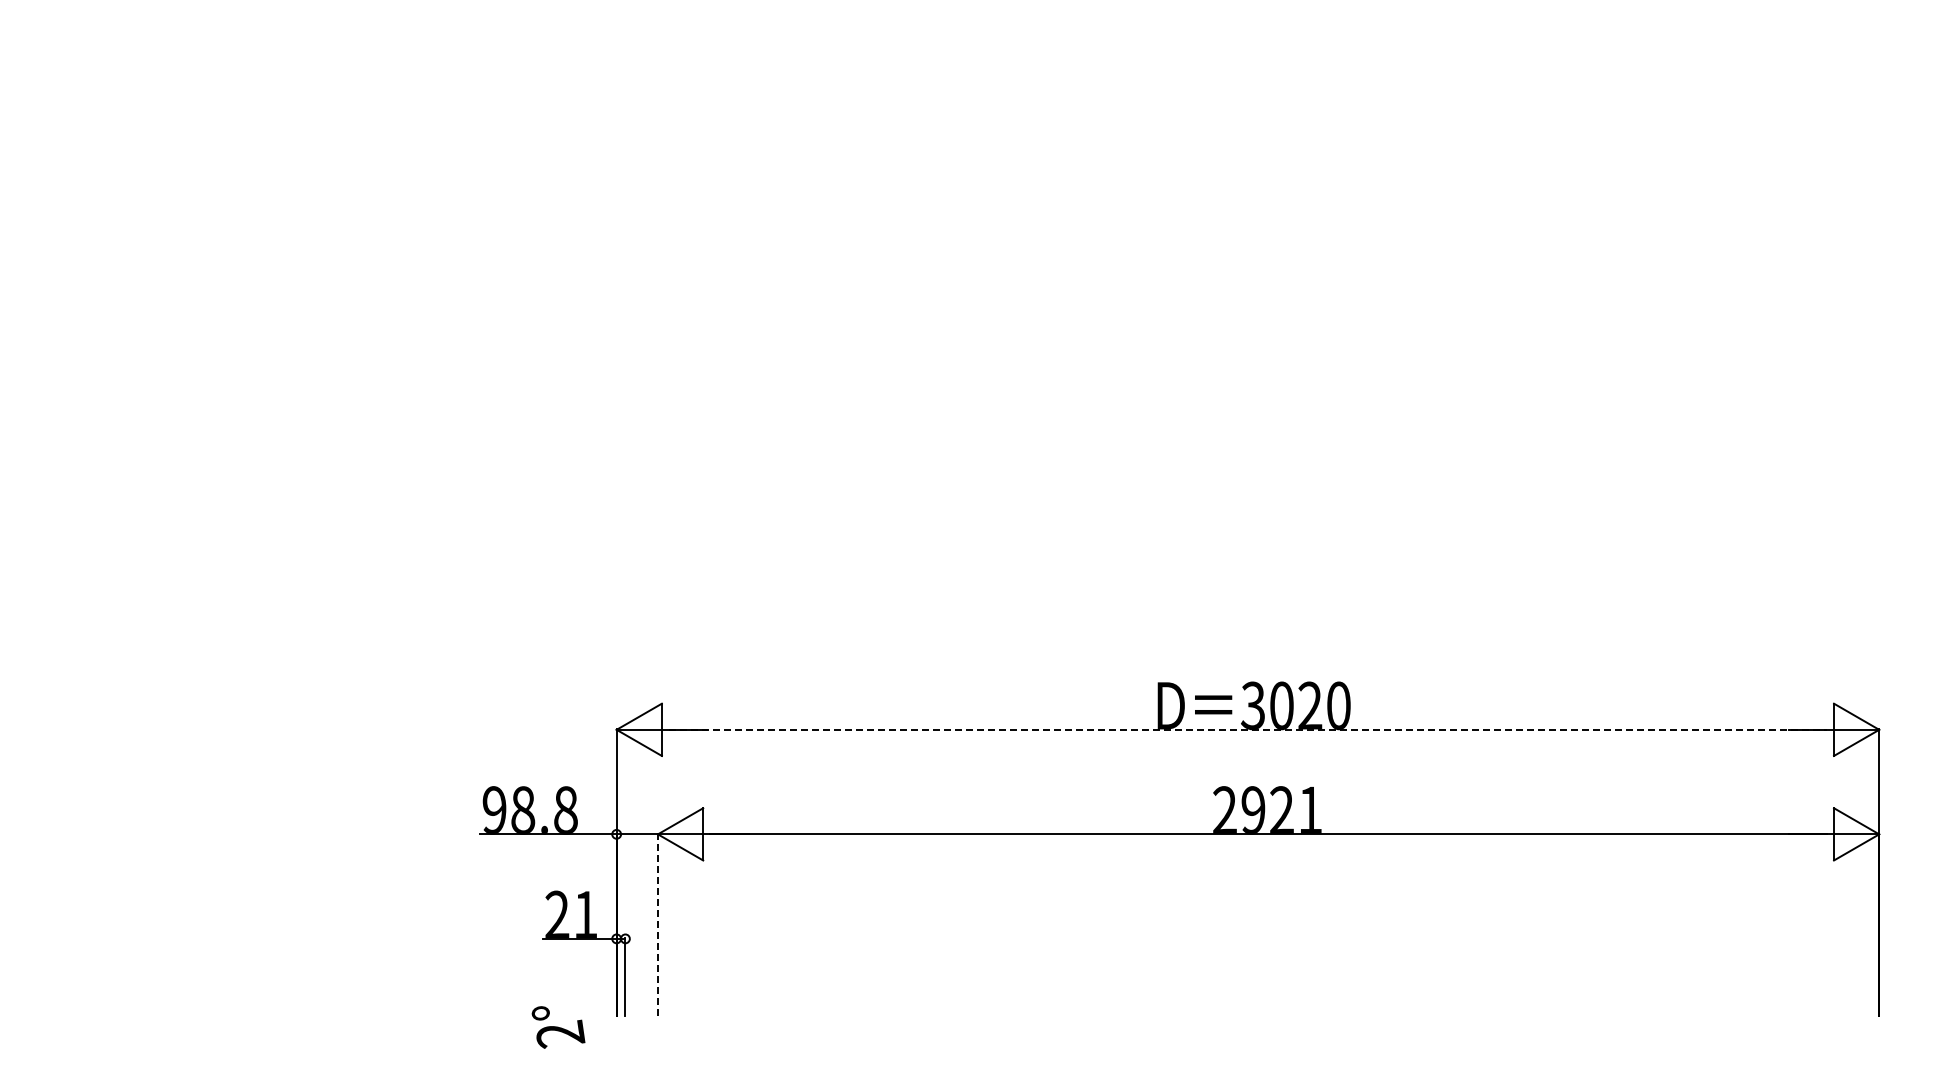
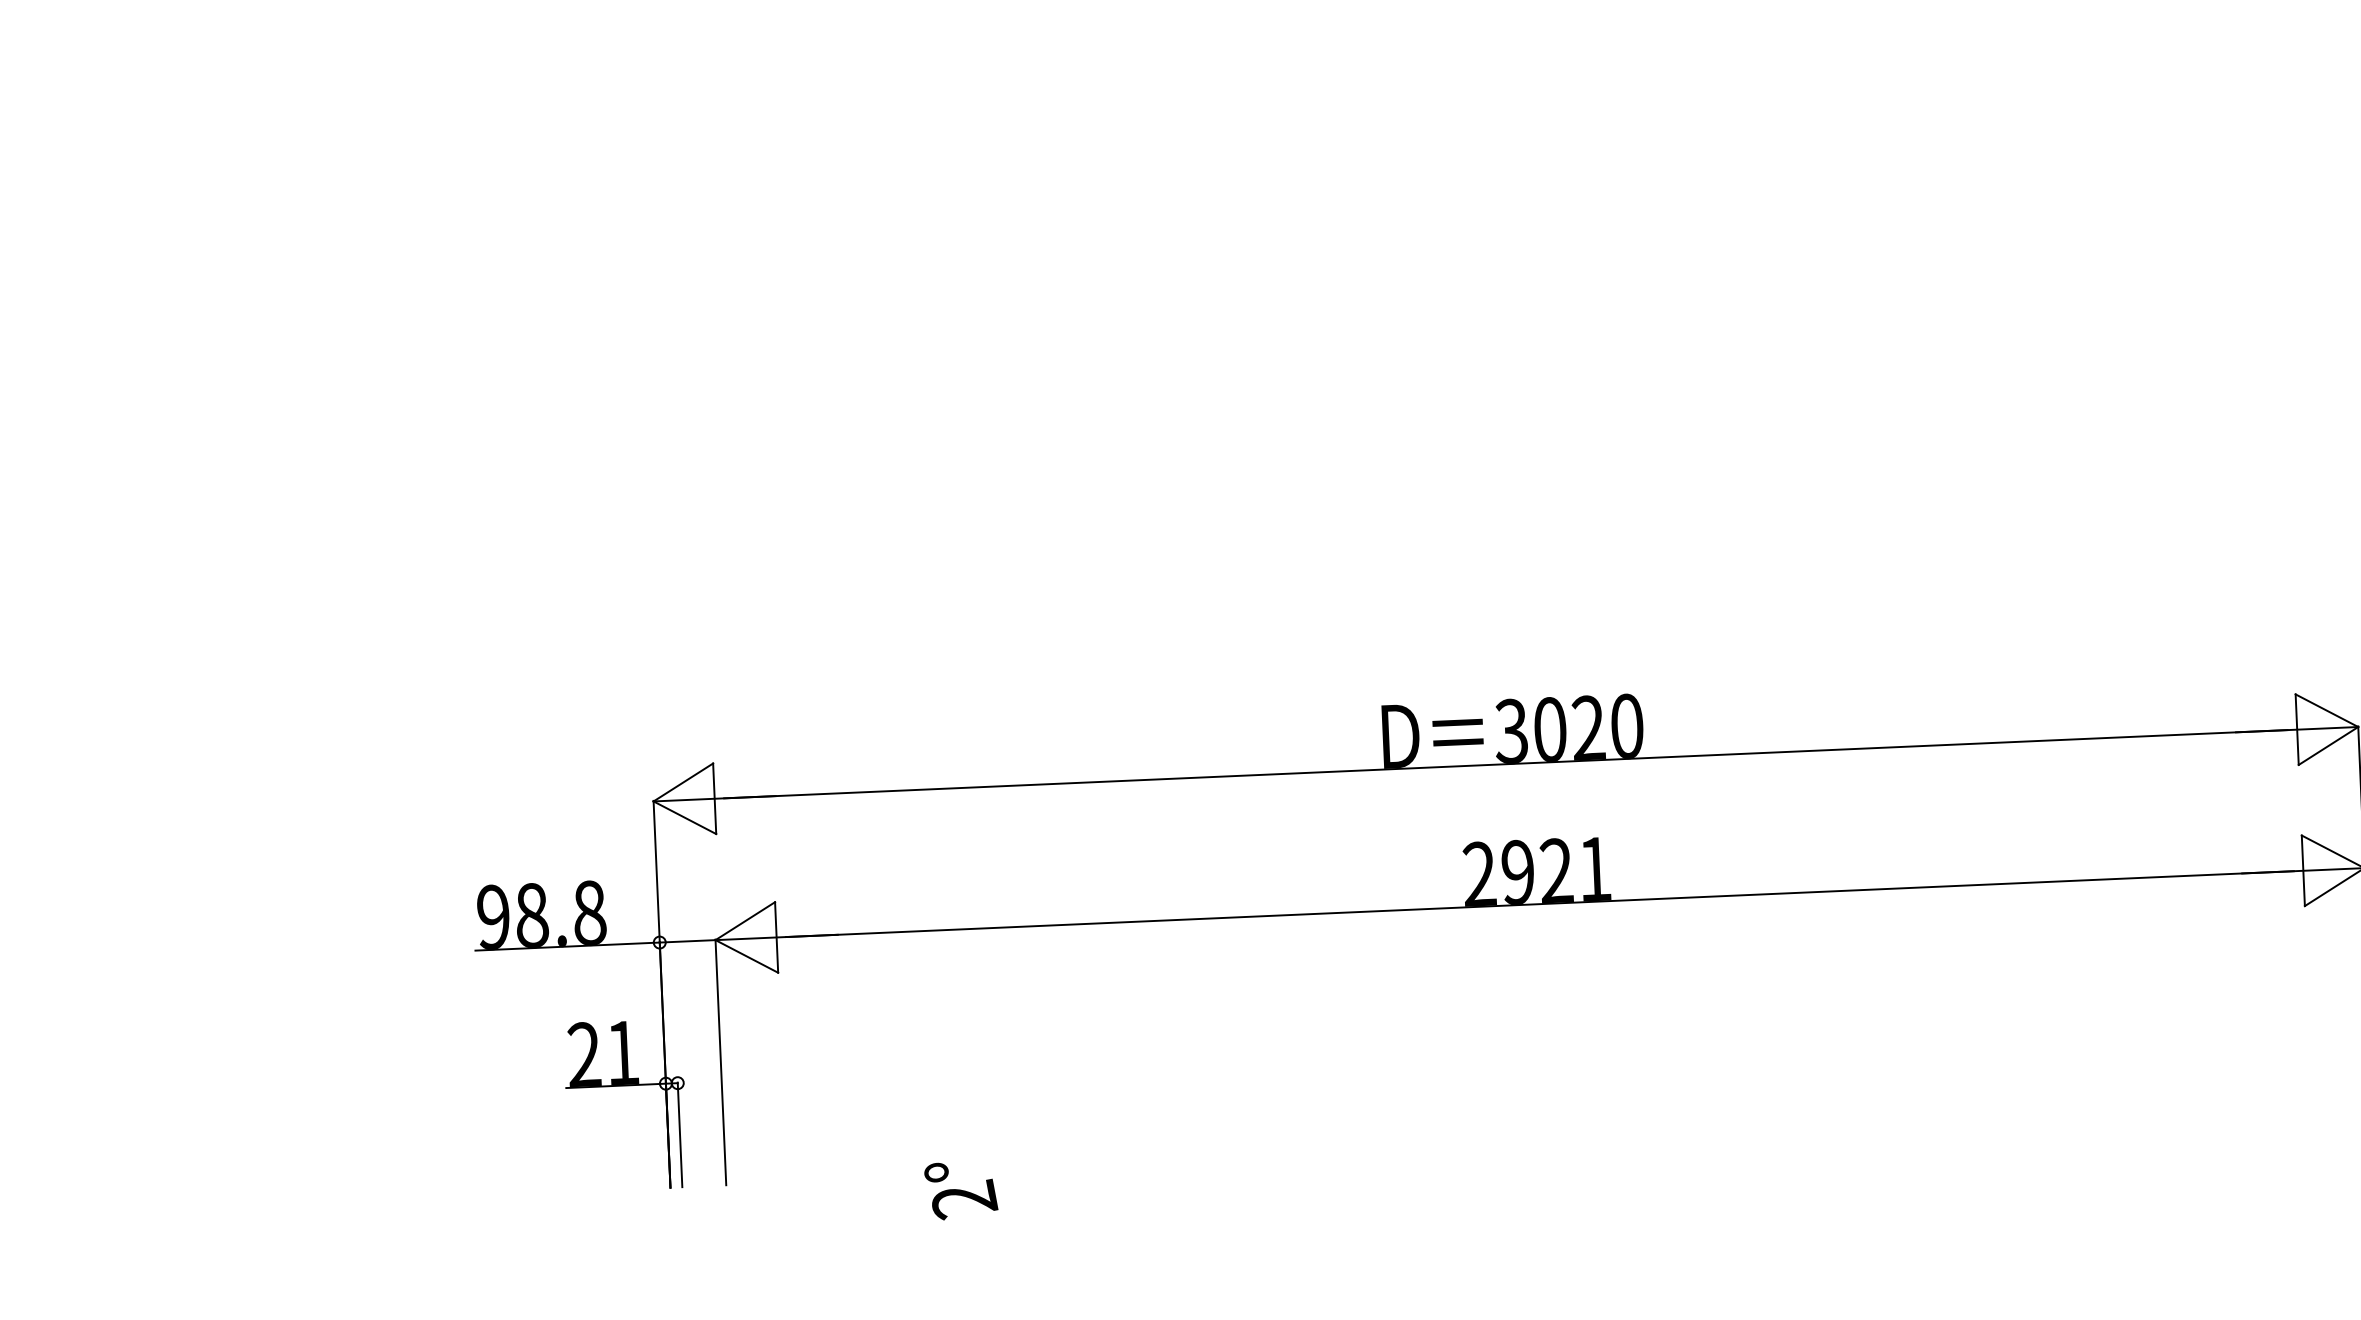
line: (1248, 729) -> (1506, 763), dashed -> solid
line: (657, 924) -> (720, 1061), dashed -> solid
text: (558, 1027) -> (961, 1190), moved

